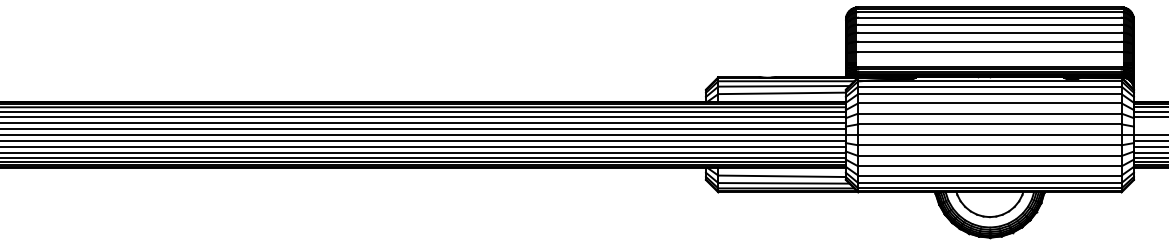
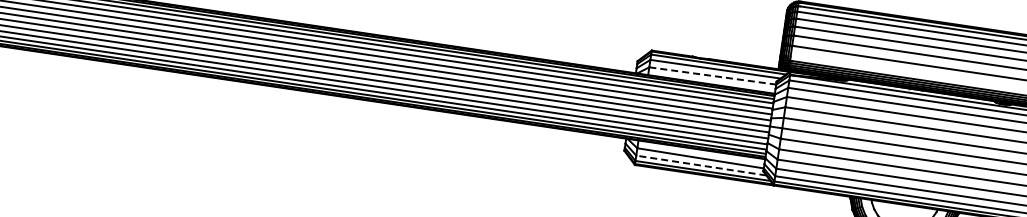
line: (782, 93) -> (713, 76), solid -> dashed
line: (783, 183) -> (700, 165), solid -> dashed

